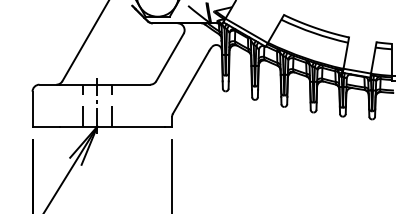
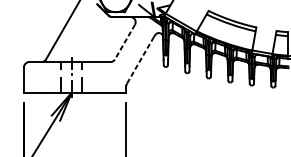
line: (169, 57) -> (124, 42), solid -> dashed
line: (191, 81) -> (140, 59), solid -> dashed

